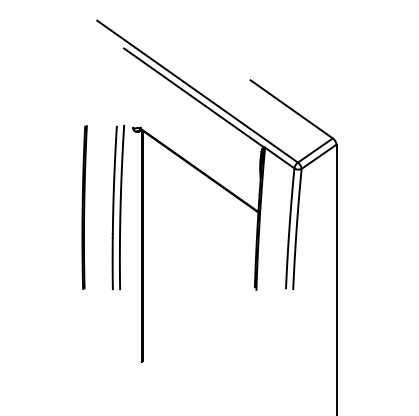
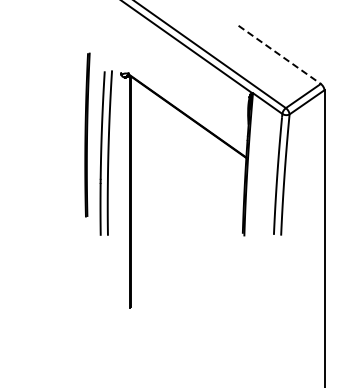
line: (292, 109) -> (280, 54), solid -> dashed
part: (84, 207) -> (87, 135), moved

